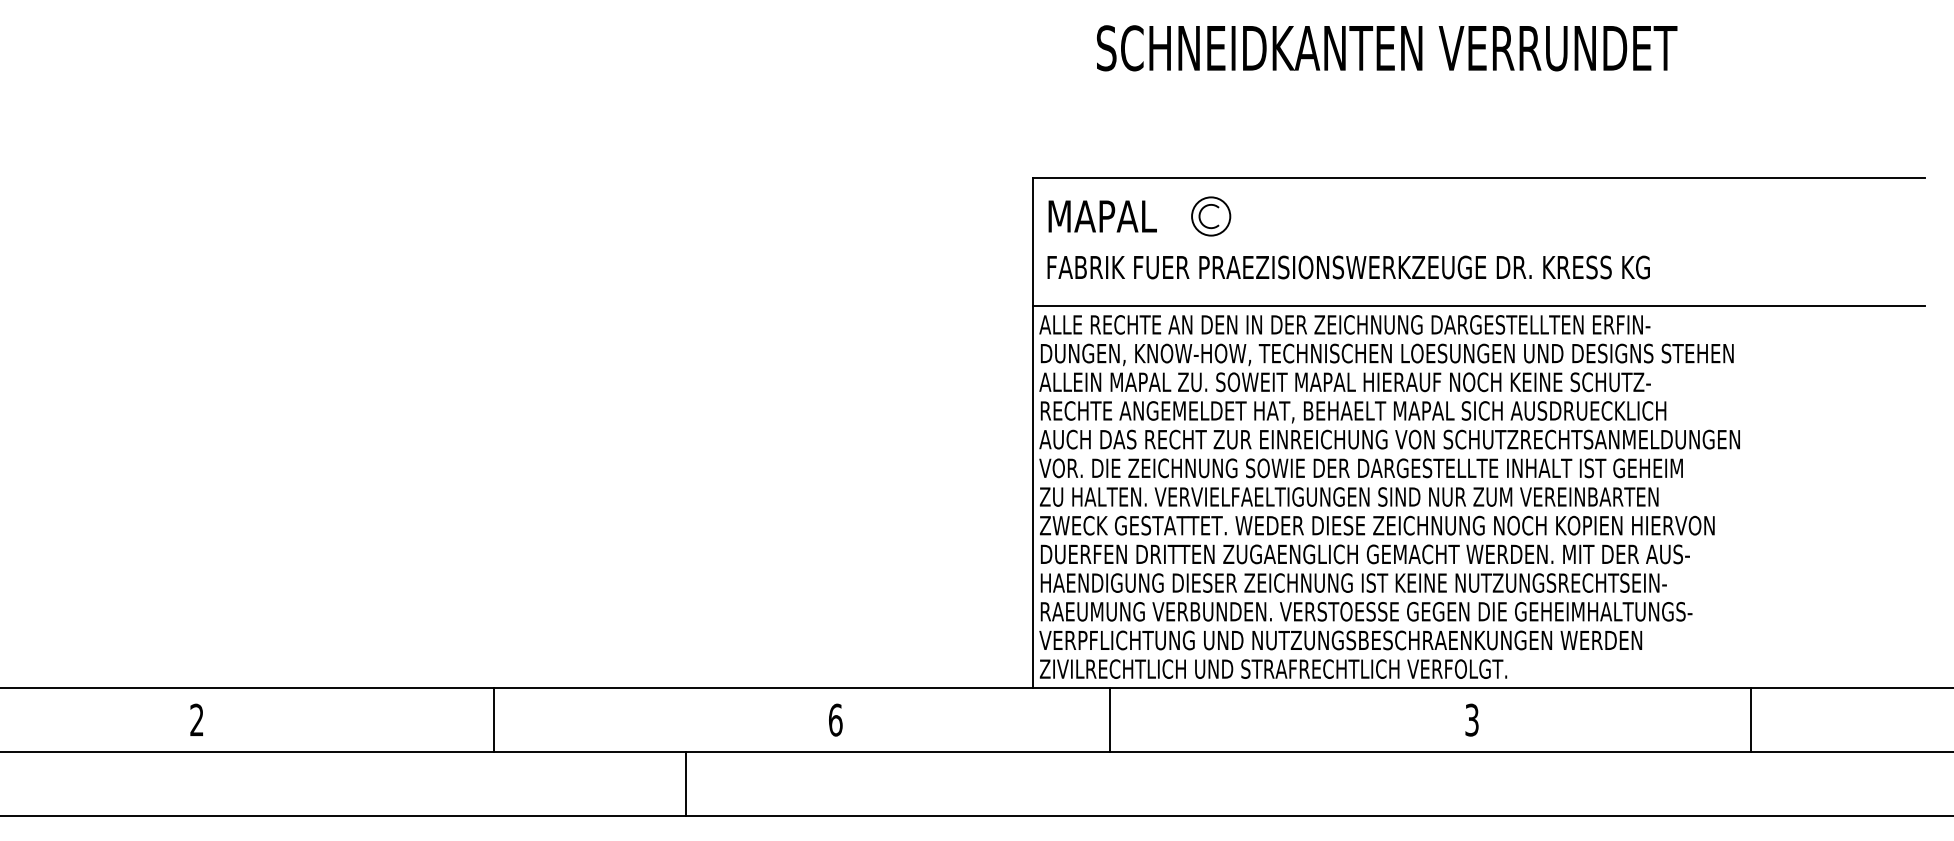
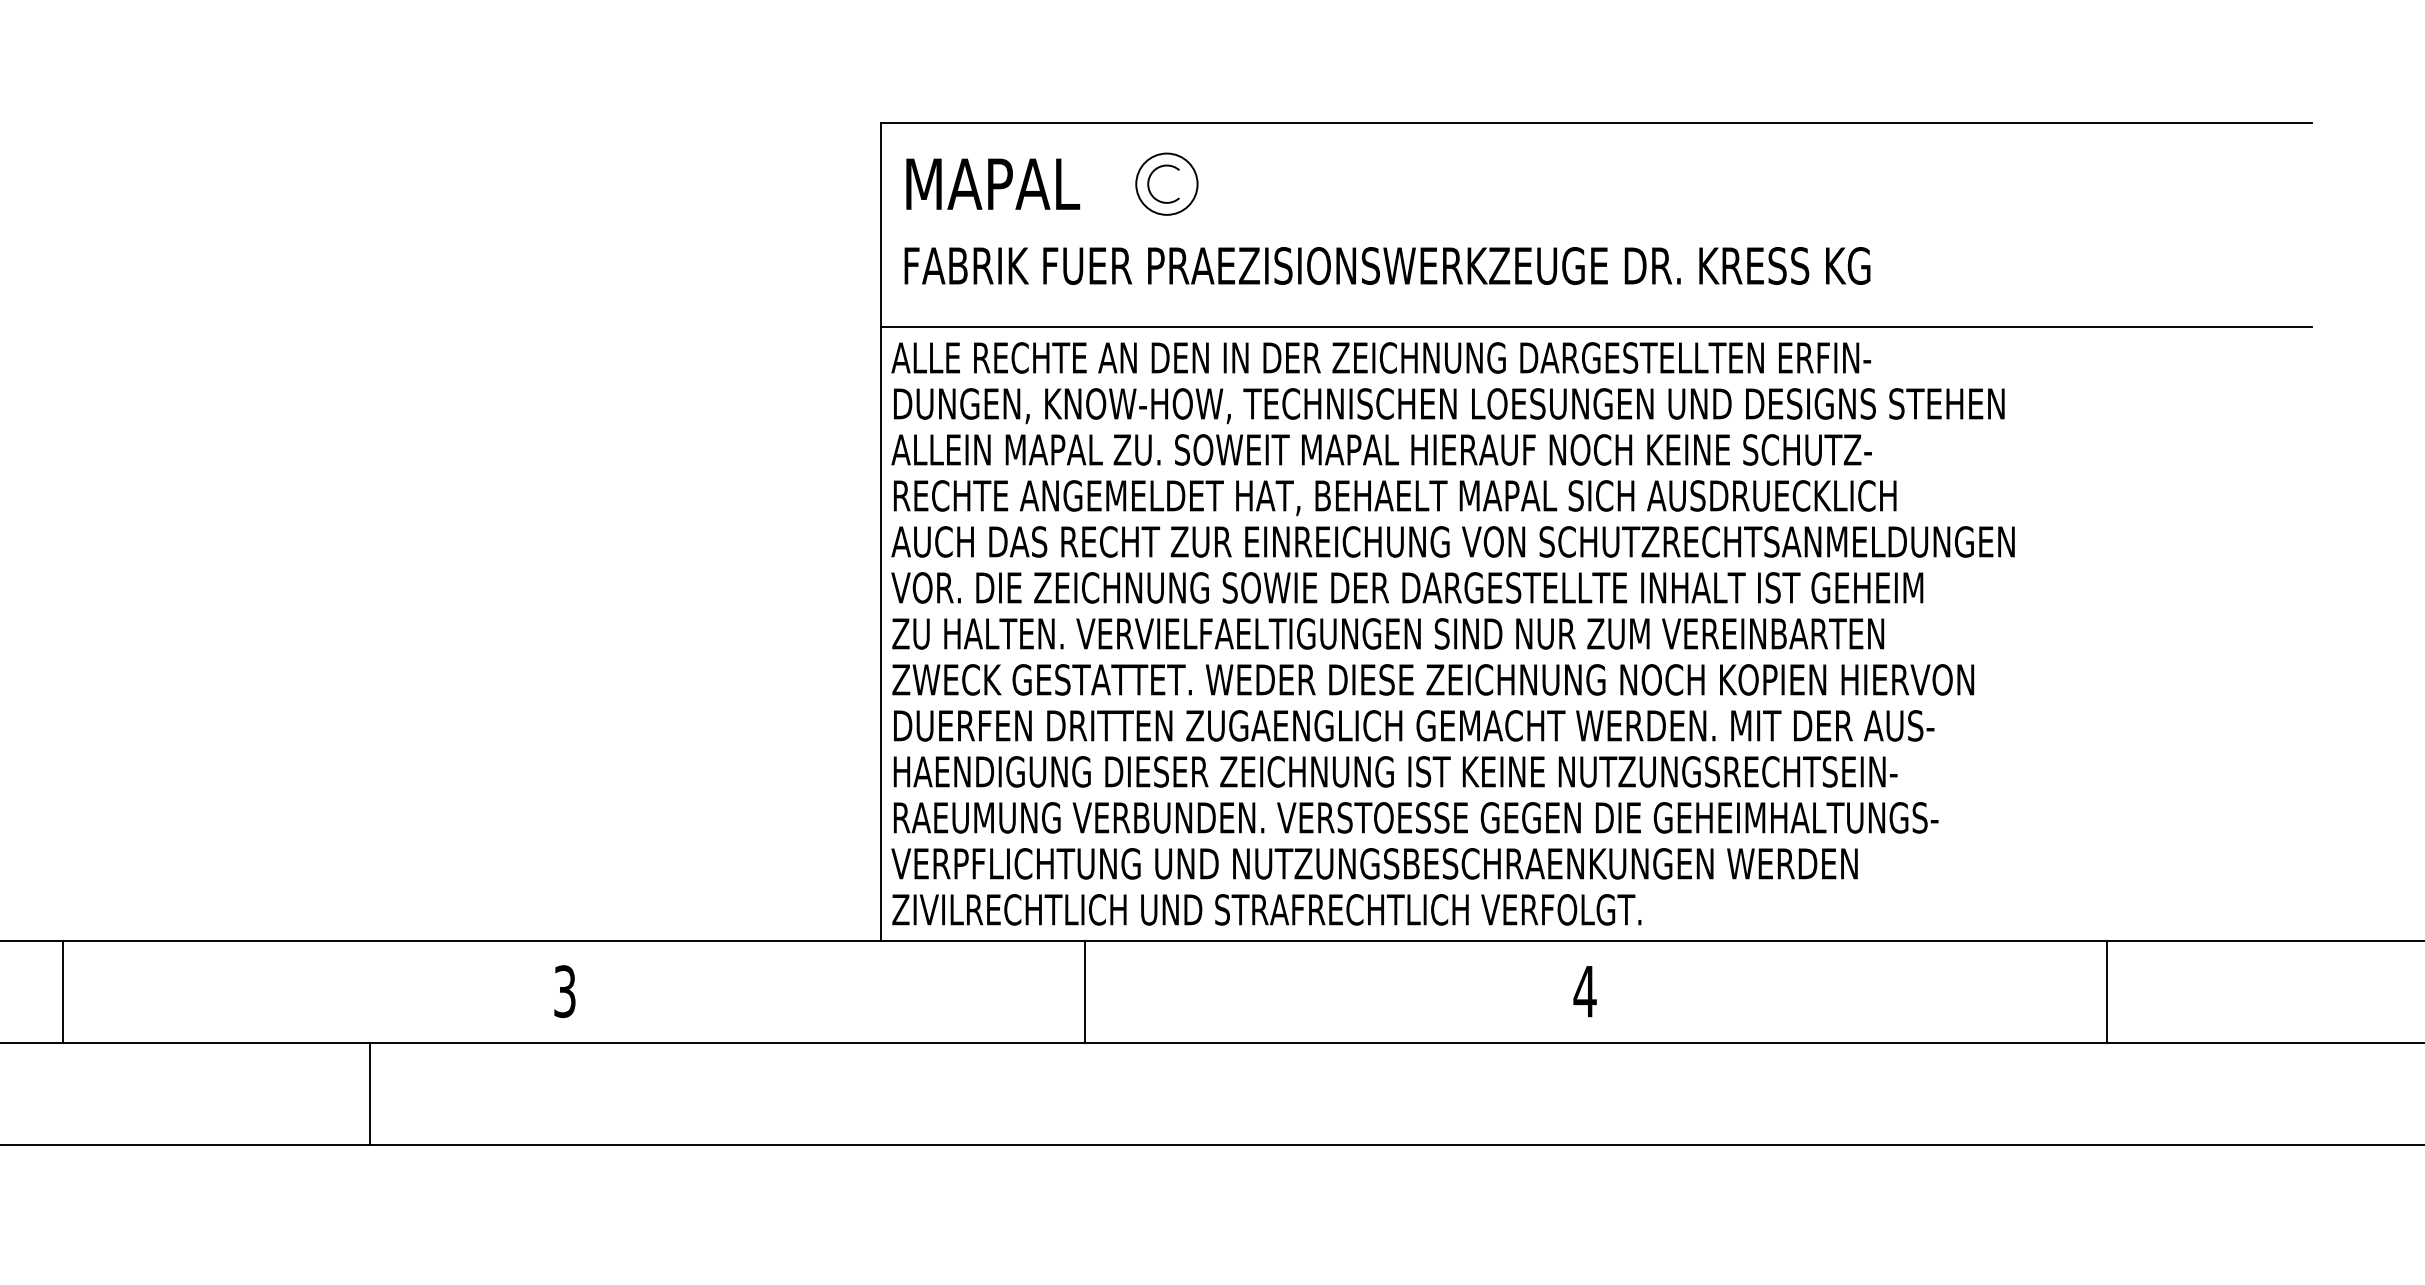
text: (835, 719) -> (564, 990), 6 -> 3
text: (1471, 719) -> (1584, 990), 3 -> 4
line: (493, 720) -> (62, 992), moved
line: (1110, 720) -> (1085, 992), moved
line: (1750, 720) -> (2106, 992), moved
line: (685, 783) -> (369, 1093), moved

